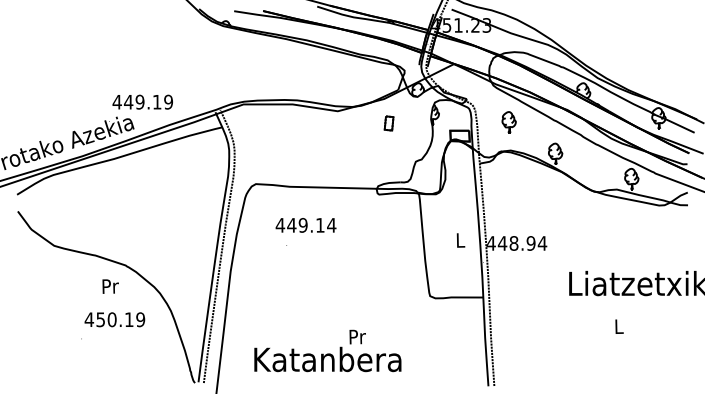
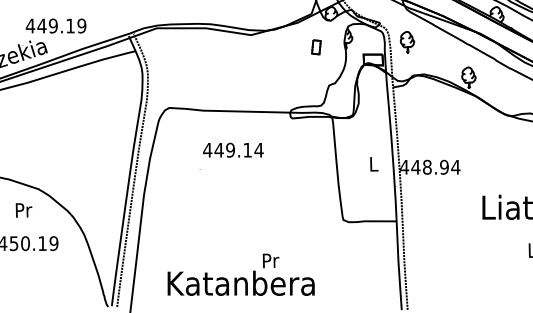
part: (508, 122) -> (406, 42), moved
part: (388, 123) -> (315, 47), moved
text: (305, 225) -> (232, 150), moved

